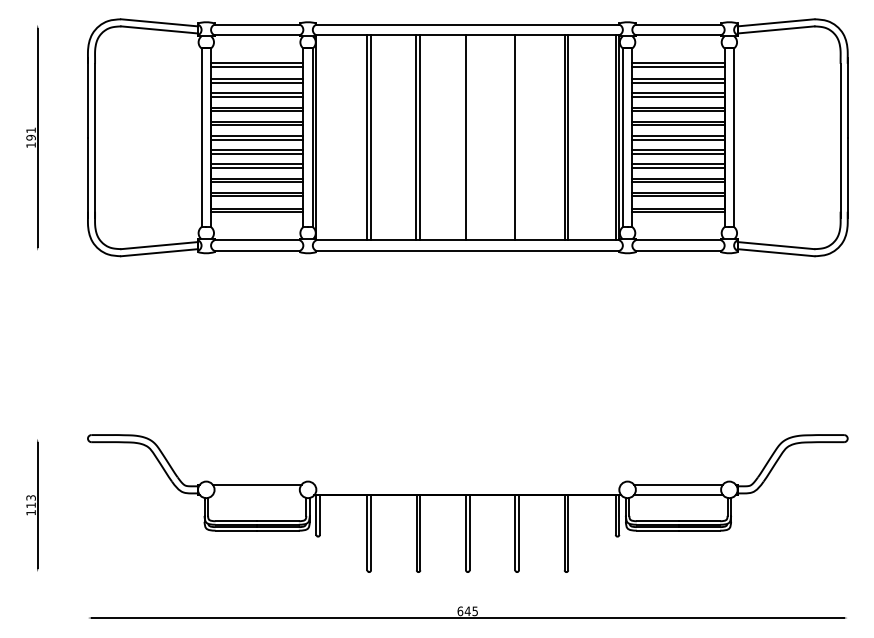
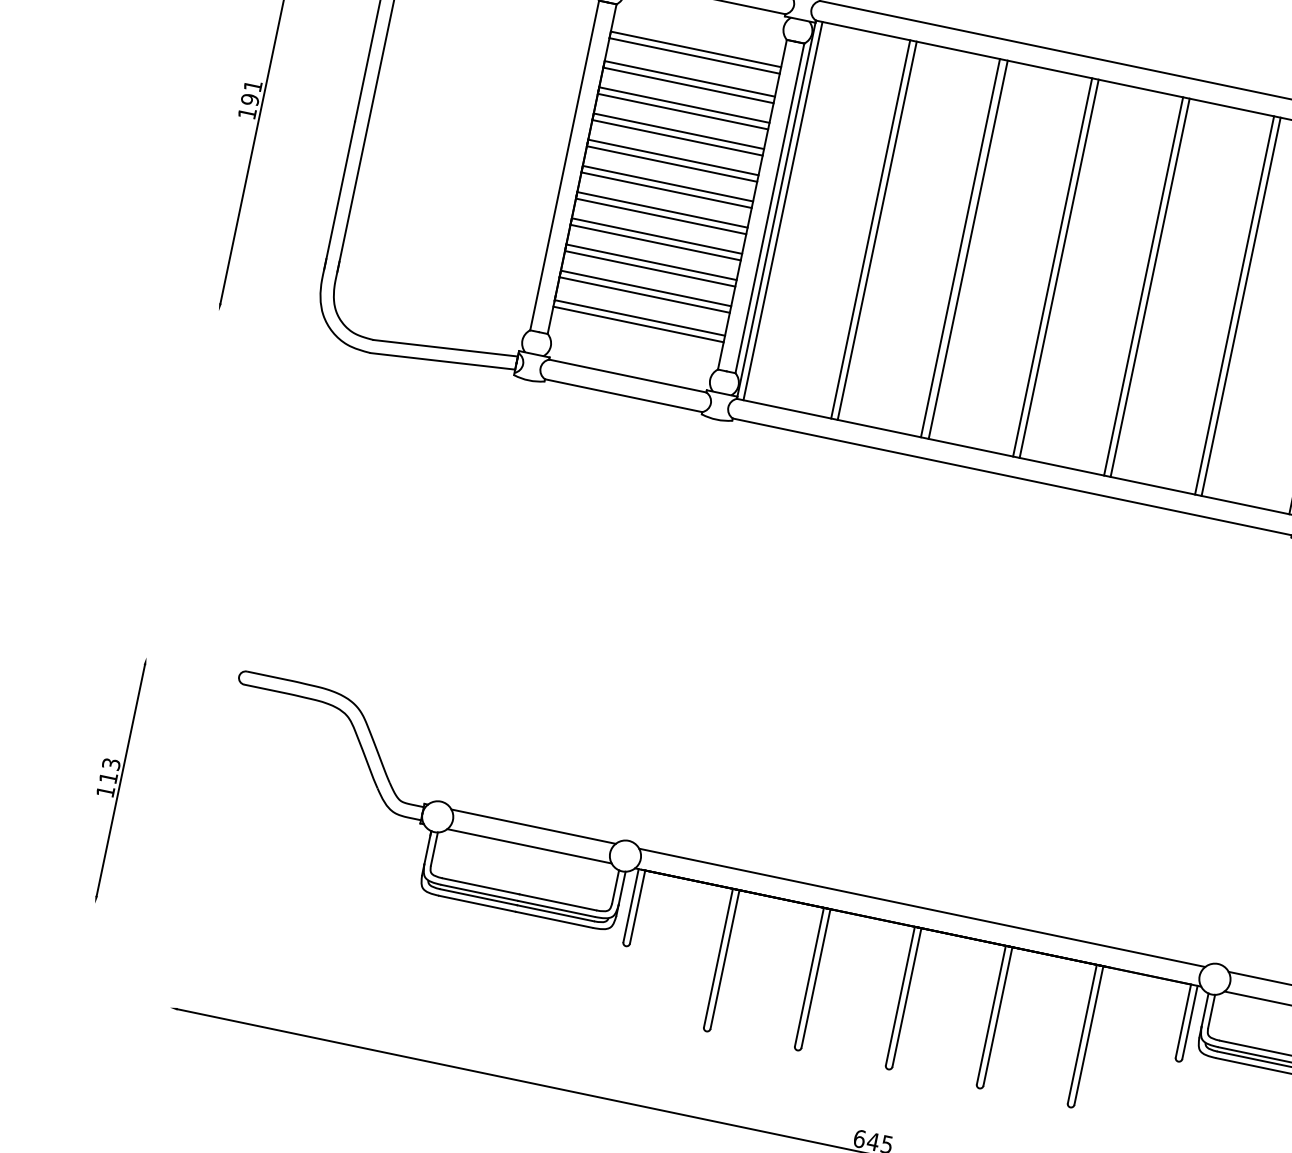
line: (319, 137) -> (782, 210), added
line: (469, 137) -> (1059, 268), added
line: (518, 137) -> (1149, 287), added
line: (467, 484) -> (921, 907), added
line: (256, 495) -> (528, 846), added

